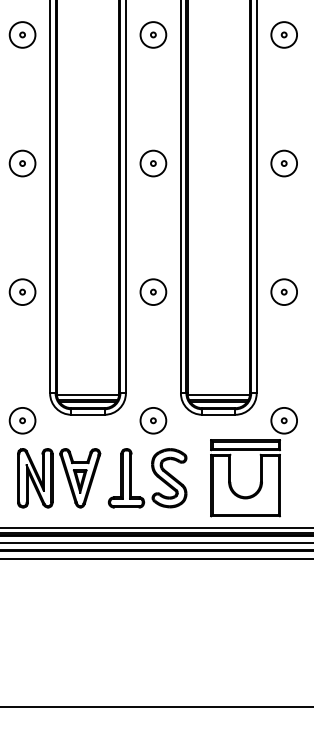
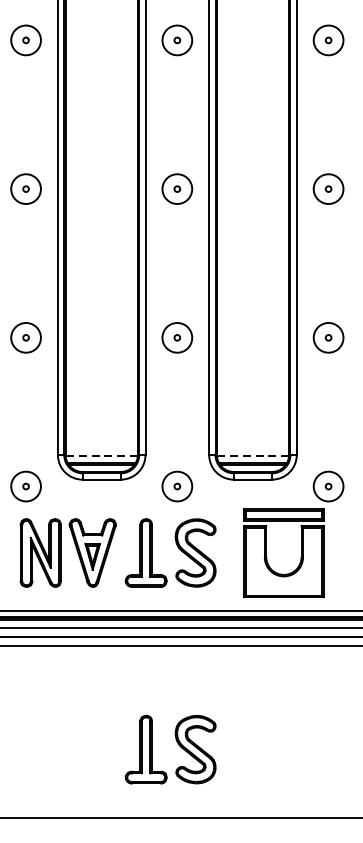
line: (87, 394) -> (101, 456), solid -> dashed
line: (218, 394) -> (252, 456), solid -> dashed
part: (153, 643) -> (177, 744), added

